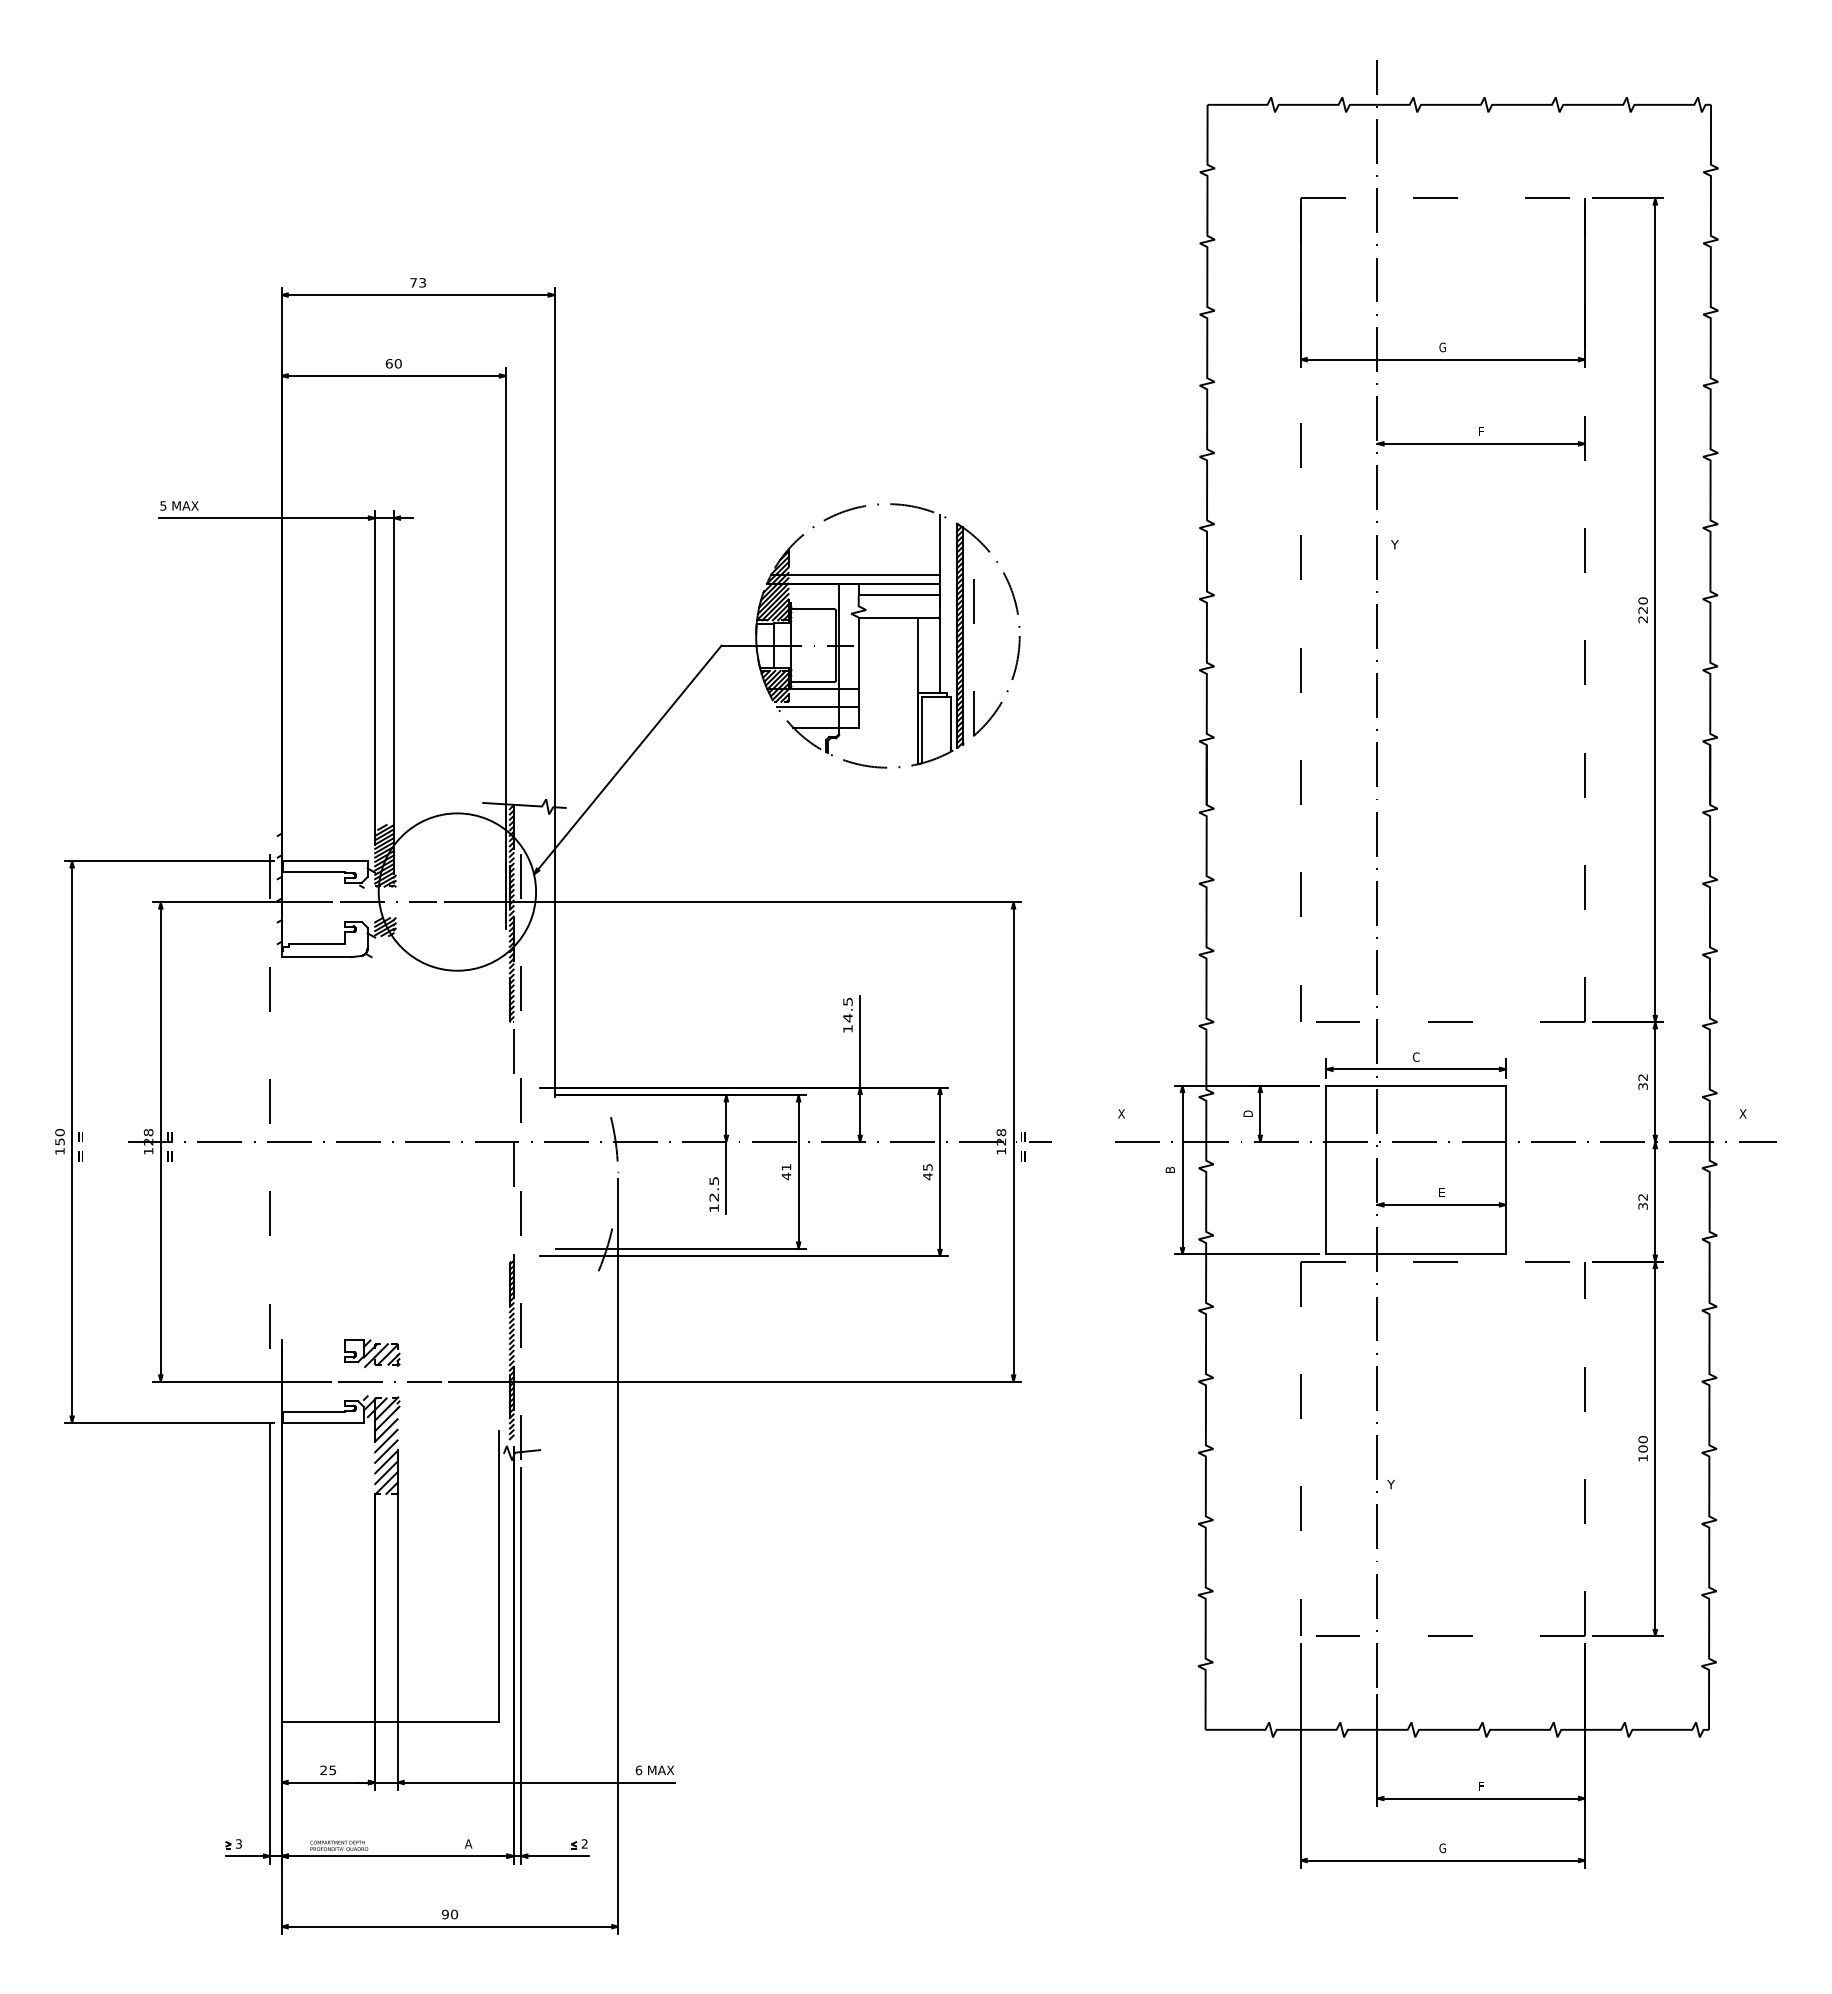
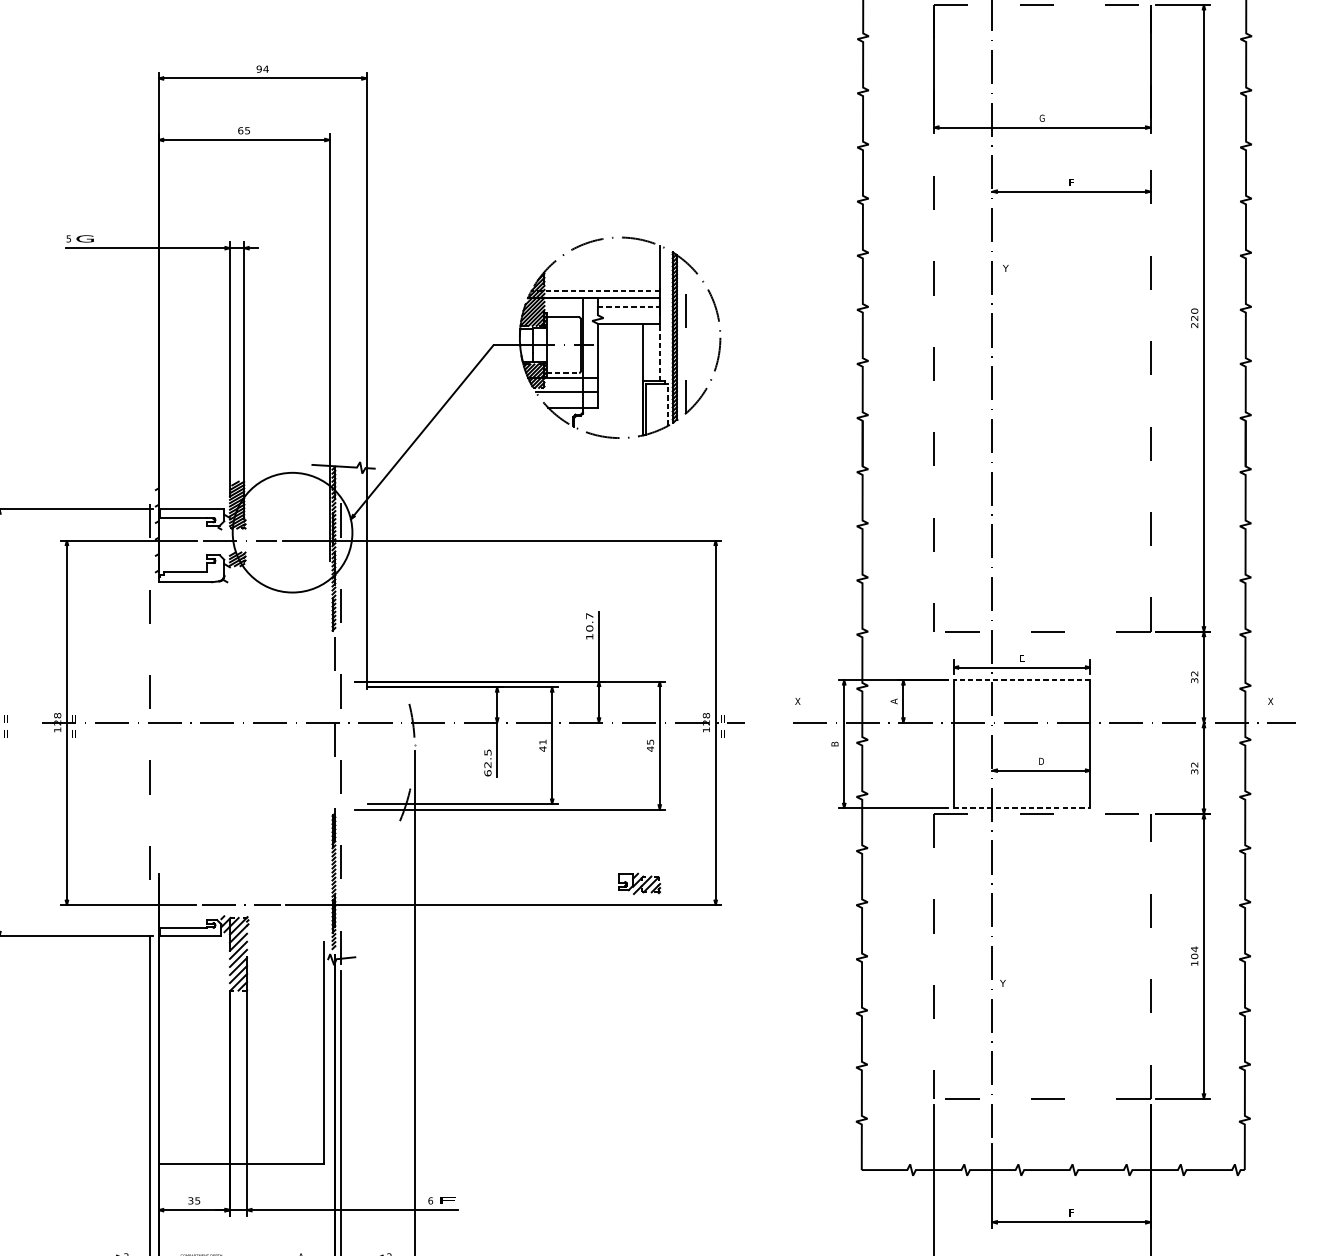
text: (418, 282) -> (262, 68), 73 -> 94
text: (397, 363) -> (246, 130), 60 -> 65
text: (185, 505) -> (85, 238), MAX -> G
line: (855, 574) -> (595, 291), solid -> dashed
line: (899, 595) -> (628, 307), solid -> dashed
line: (940, 655) -> (660, 352), solid -> dashed
line: (813, 682) -> (563, 373), solid -> dashed
line: (951, 723) -> (668, 404), solid -> dashed
text: (847, 1009) -> (589, 622), 14.5 -> 10.7
text: (1415, 1056) -> (1021, 657), C -> E
line: (1416, 1085) -> (1022, 679), solid -> dashed
text: (1247, 1113) -> (893, 701), D -> A
text: (1441, 1192) -> (1041, 761), E -> D
text: (713, 1208) -> (487, 773), 12.5 -> 62.5
line: (1416, 1254) -> (1022, 808), solid -> dashed
part: (372, 1353) -> (639, 883), moved
text: (1642, 1439) -> (1194, 949), 100 -> 104
text: (661, 1769) -> (447, 1200), MAX -> E
text: (323, 1770) -> (190, 1200), 25 -> 35

